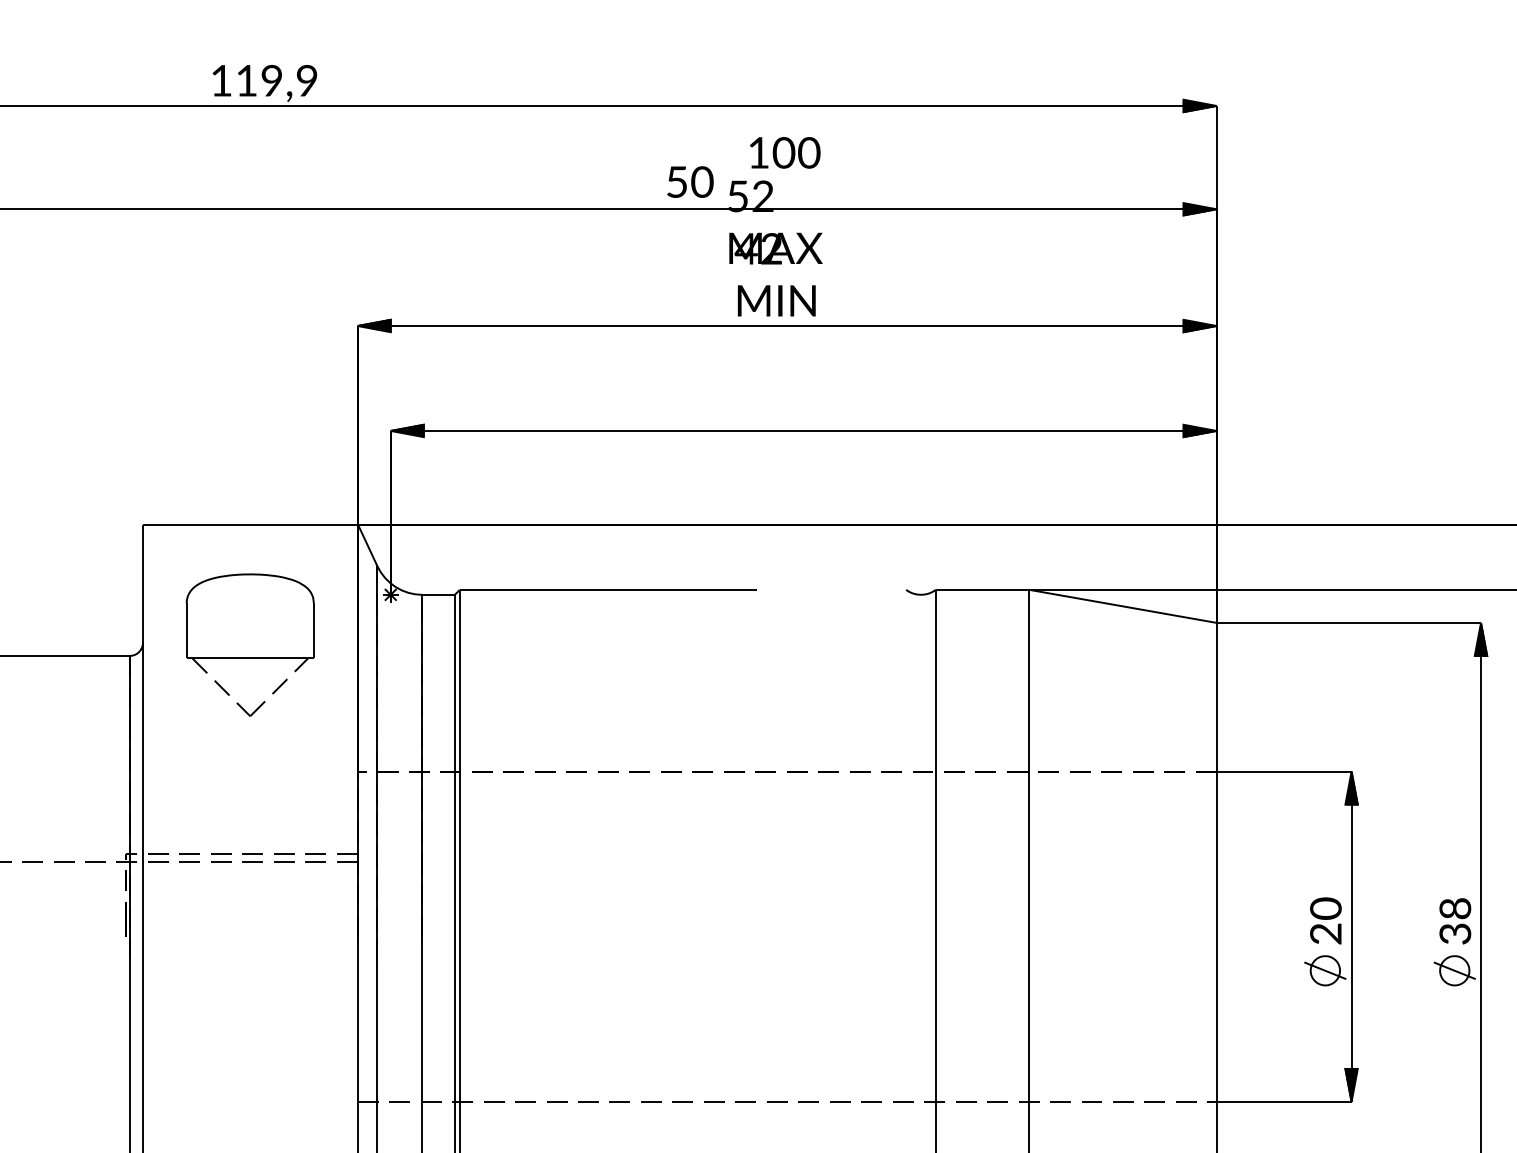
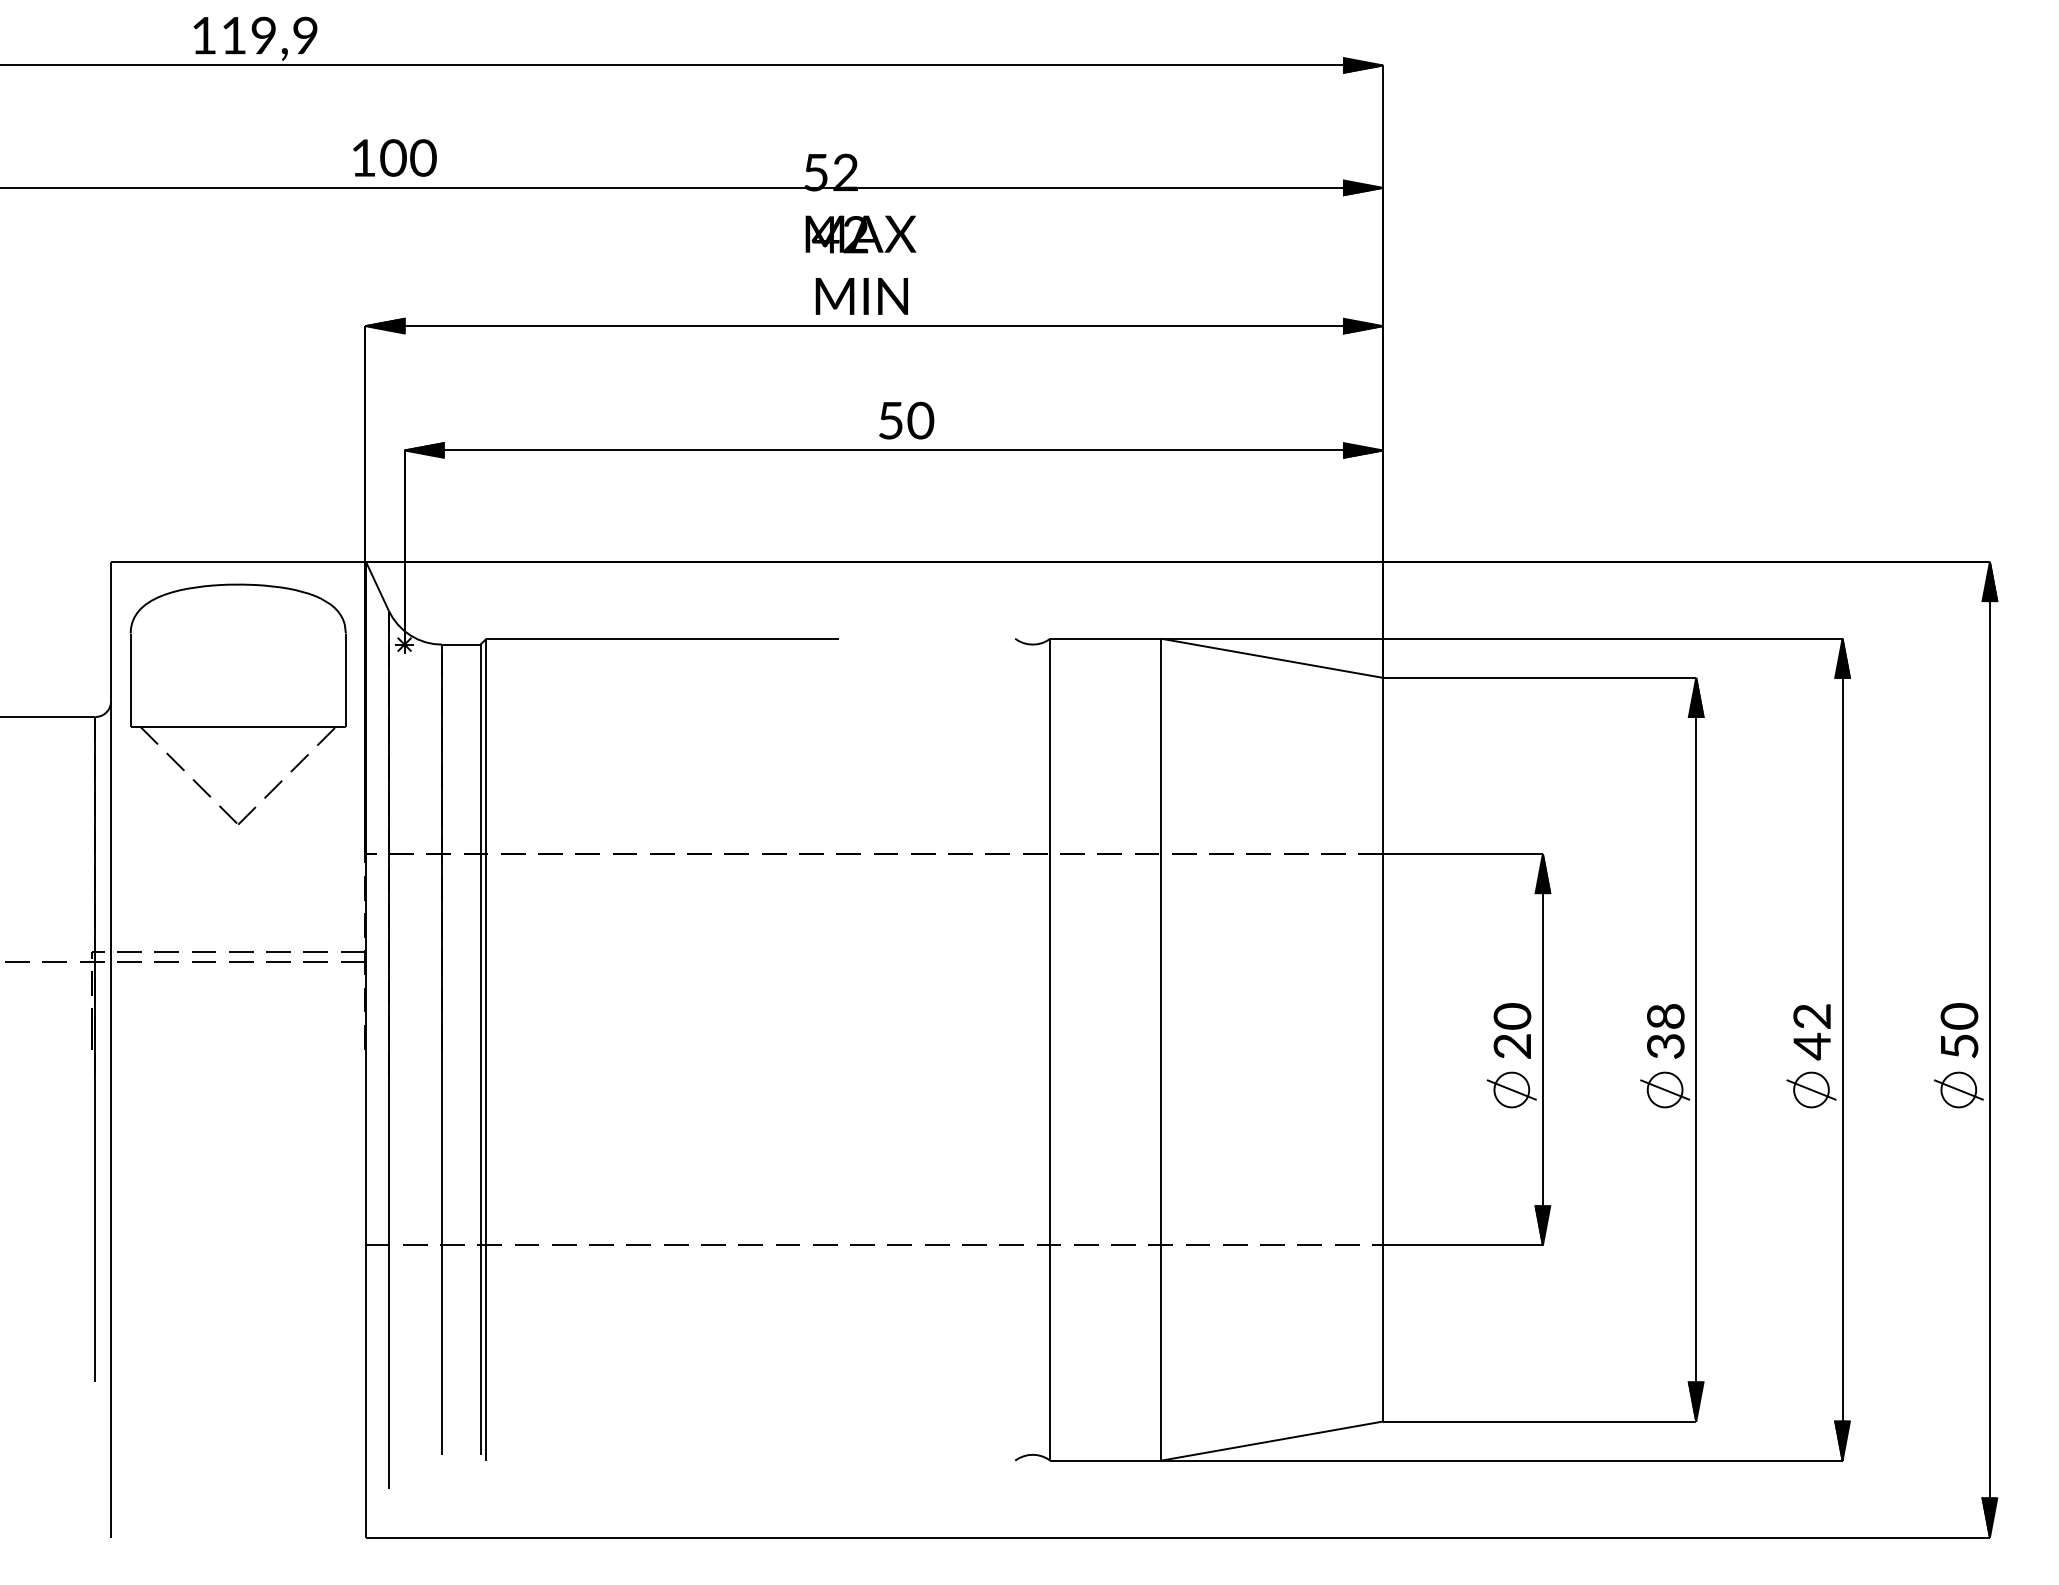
text: (784, 152) -> (394, 157), moved
text: (690, 181) -> (906, 420), moved
part: (249, 644) -> (237, 703), size x1.43

